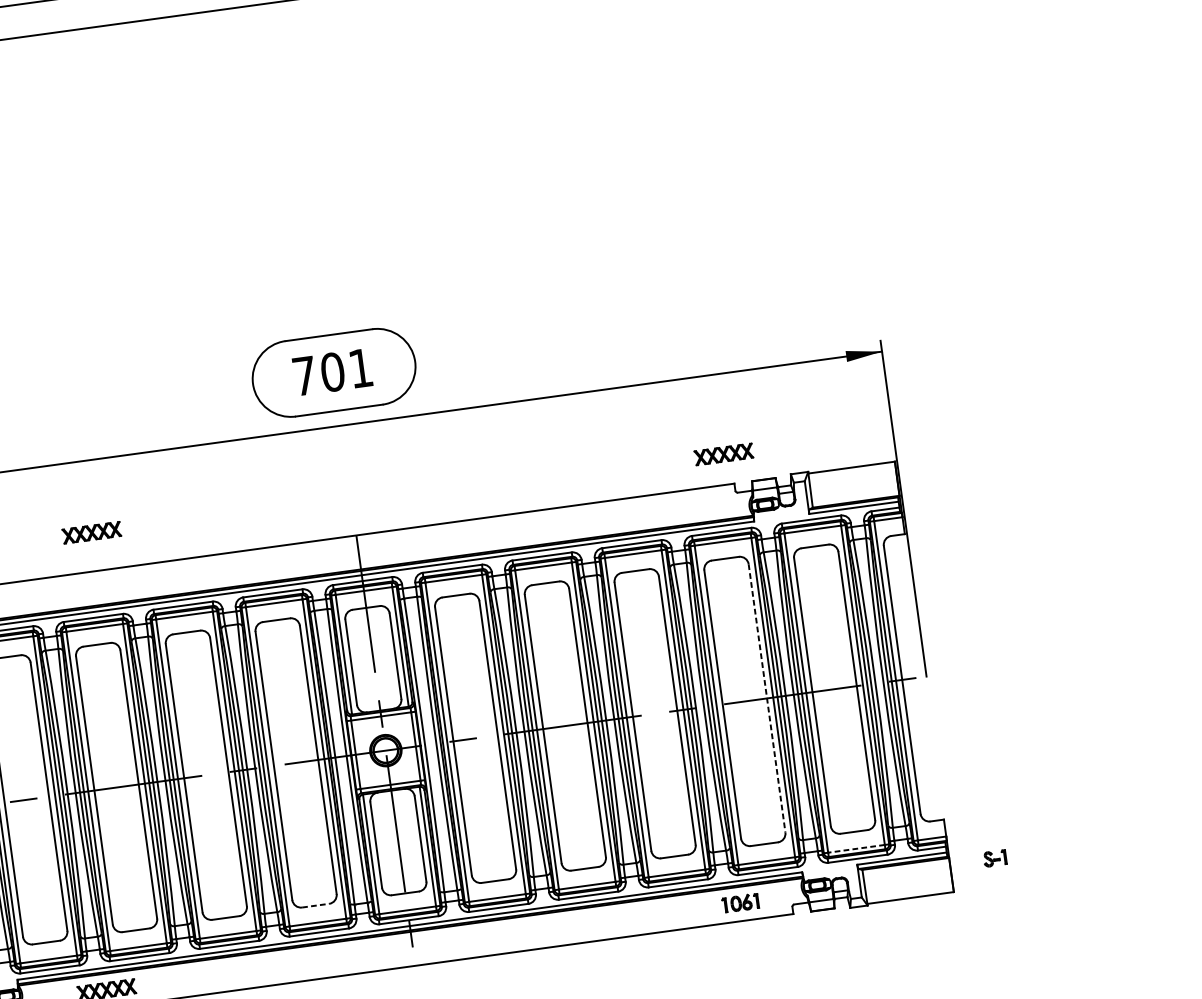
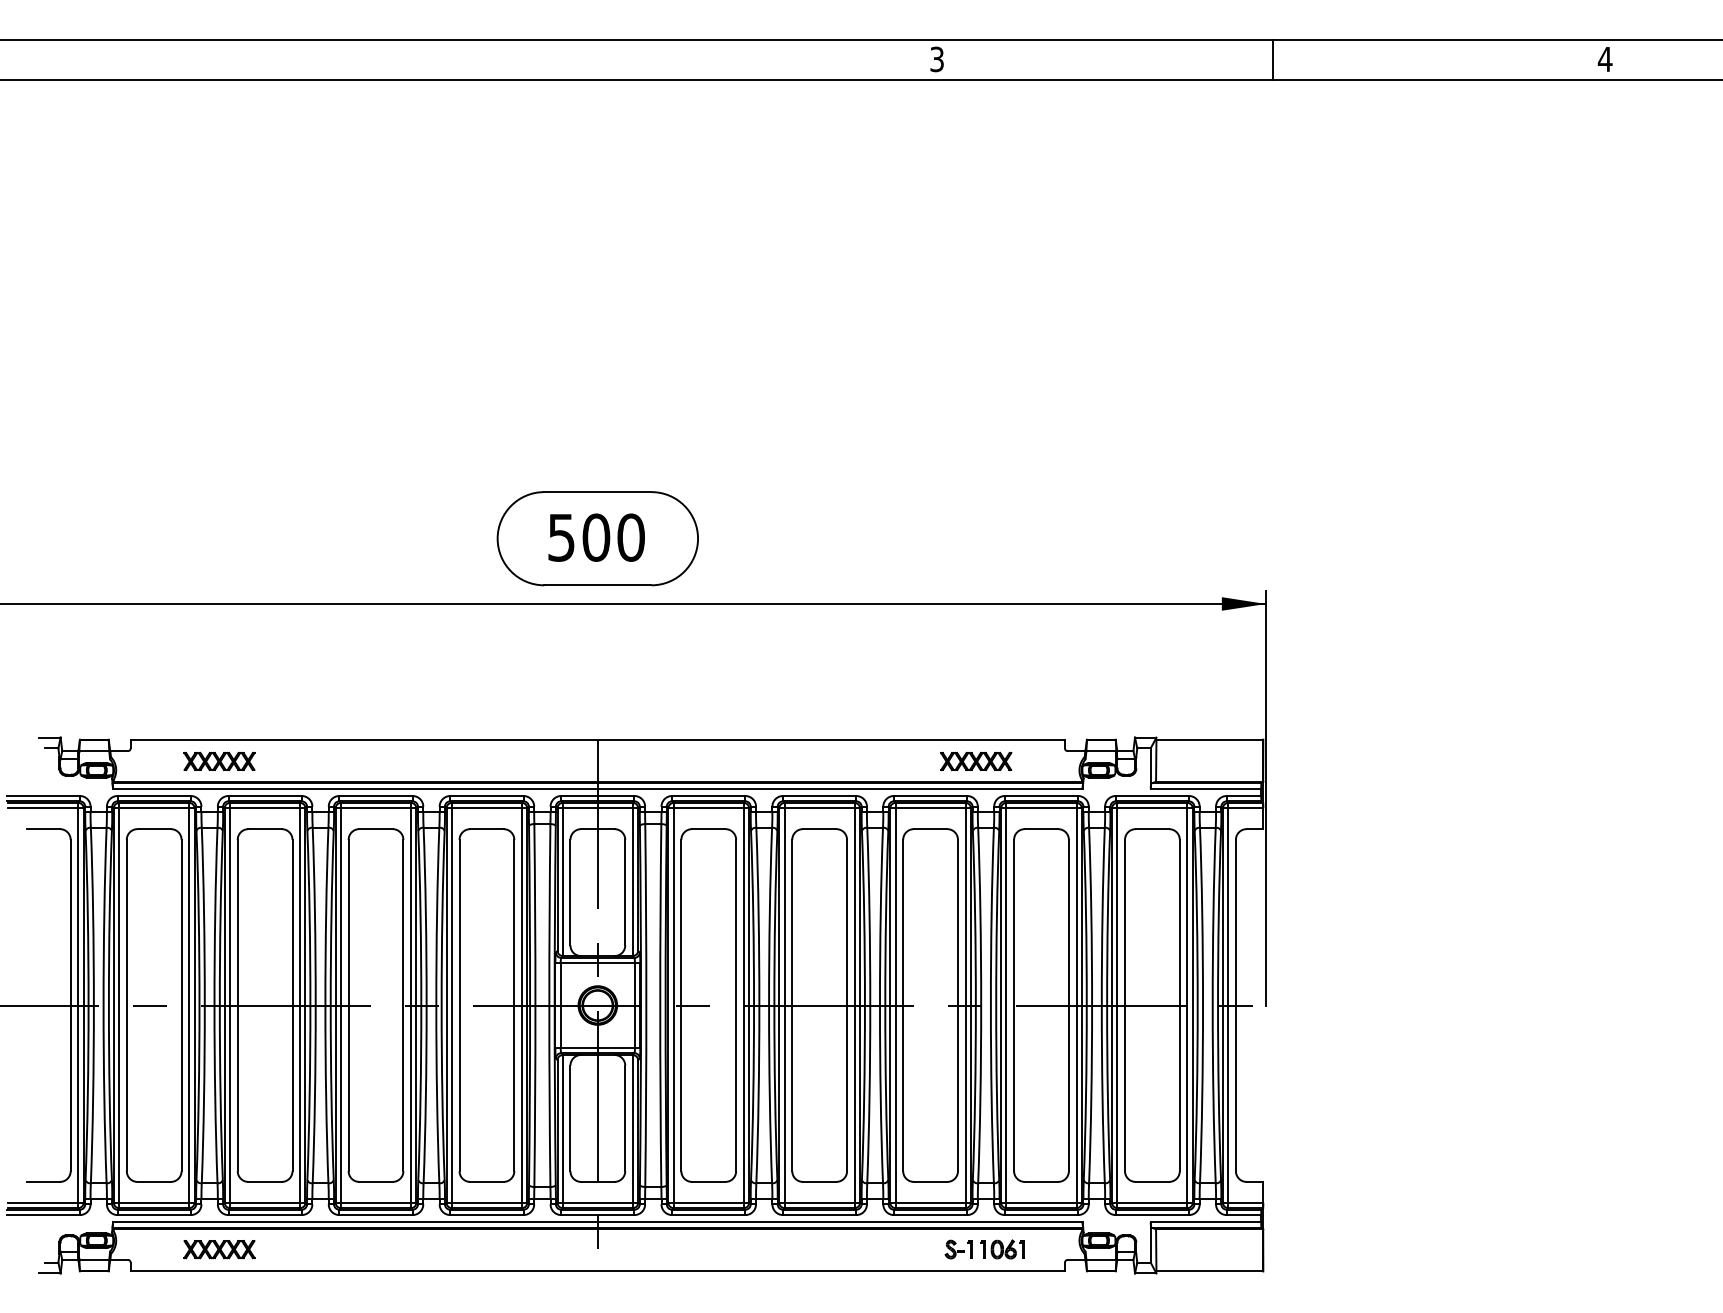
text: (332, 372) -> (596, 537), 701 -> 500
part: (724, 453) -> (976, 760), moved
part: (91, 532) -> (219, 760), moved
line: (766, 698) -> (1068, 1005), dashed -> solid
line: (855, 848) -> (1151, 1202), dashed -> solid
part: (994, 858) -> (958, 1249), moved
line: (315, 905) -> (486, 1181), dashed -> solid

